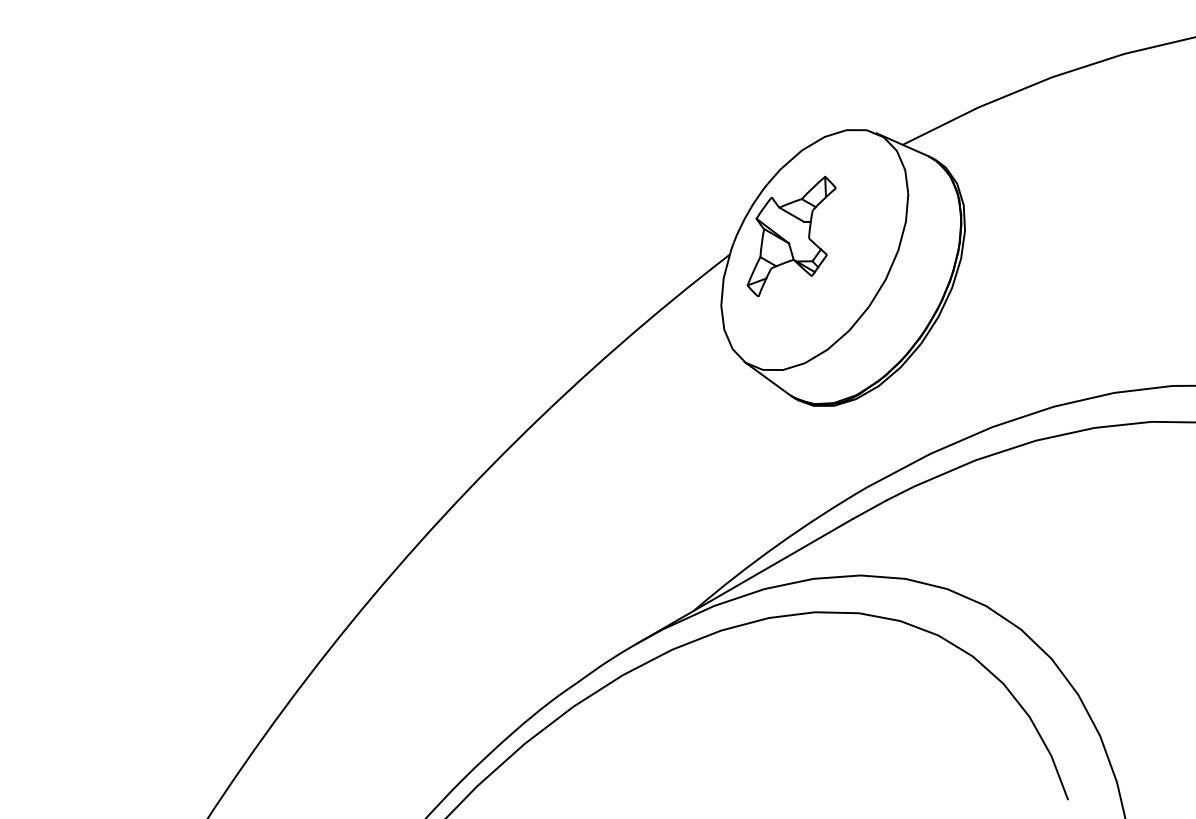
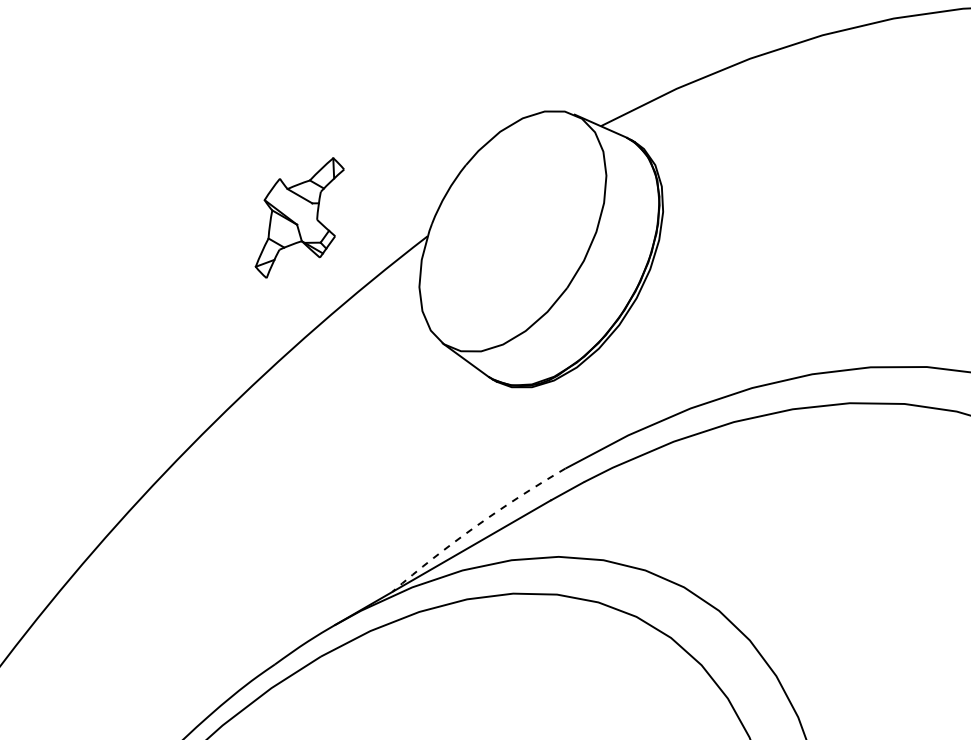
part: (791, 236) -> (299, 217), moved
arc: (777, 544) -> (475, 525), solid -> dashed

